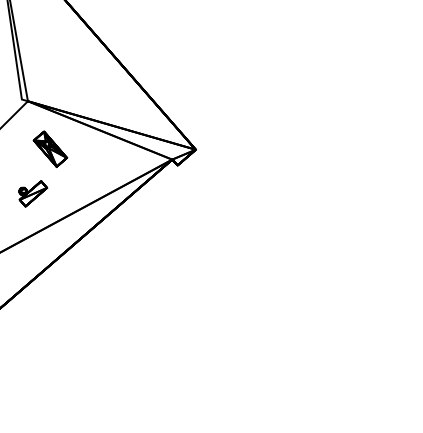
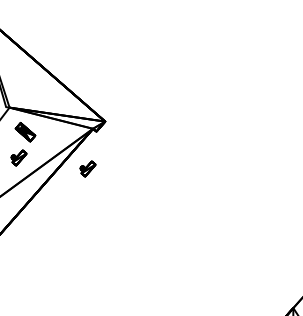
part: (152, 229) -> (87, 168), added

